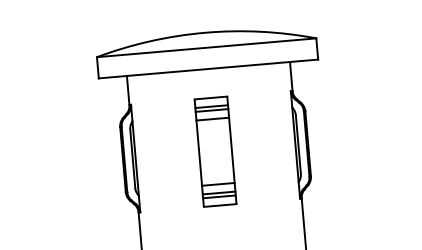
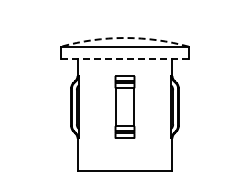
arc: (206, 33) -> (125, 38), solid -> dashed
line: (209, 69) -> (125, 59), solid -> dashed

